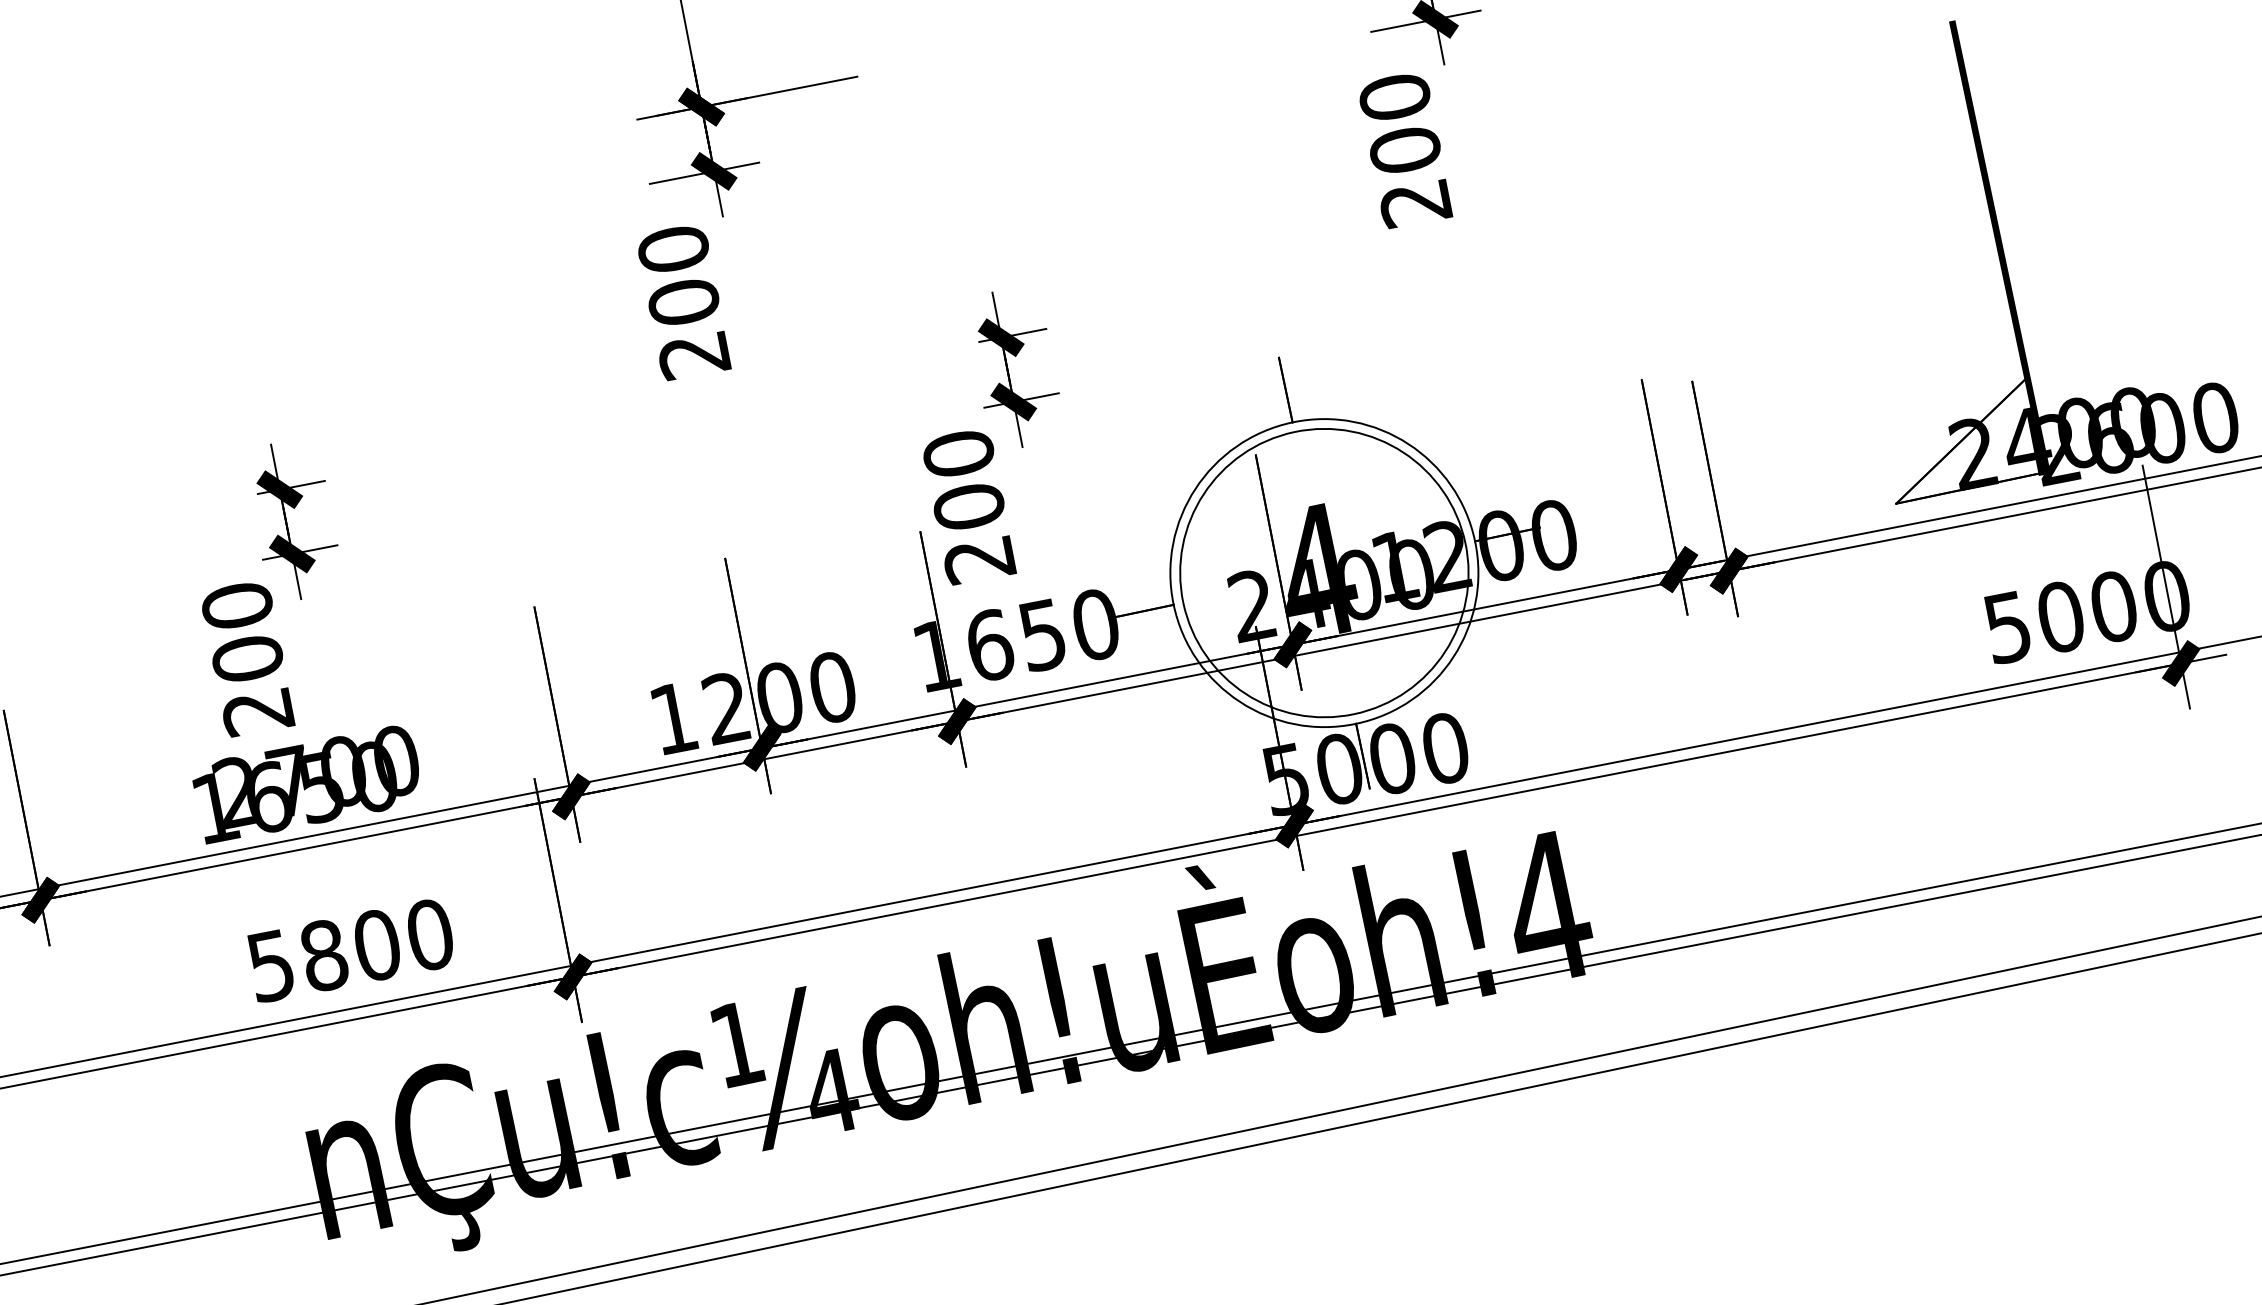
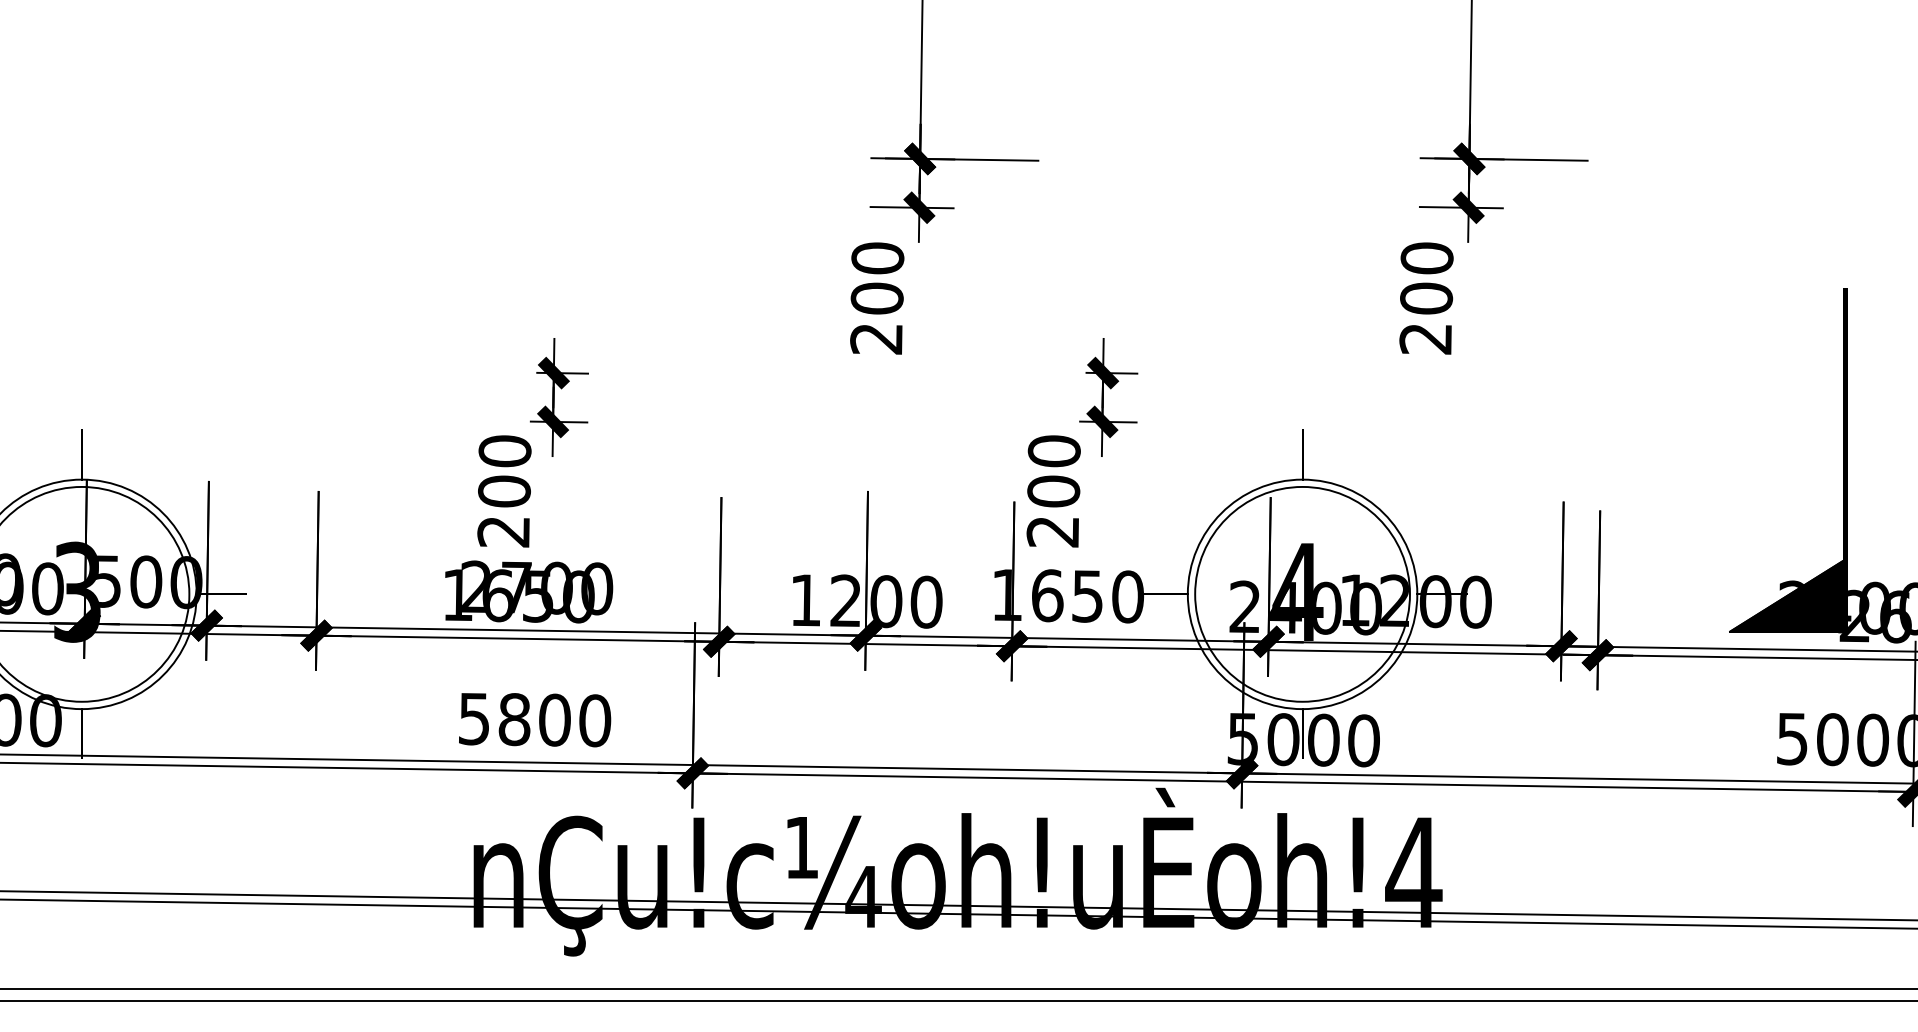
fill: (1961, 440) -> (1787, 595), added

